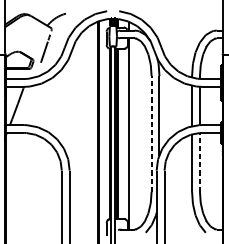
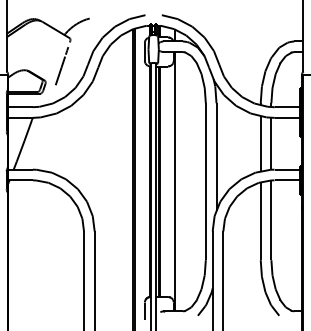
line: (151, 133) -> (205, 181), dashed -> solid
line: (200, 162) -> (271, 220), dashed -> solid

